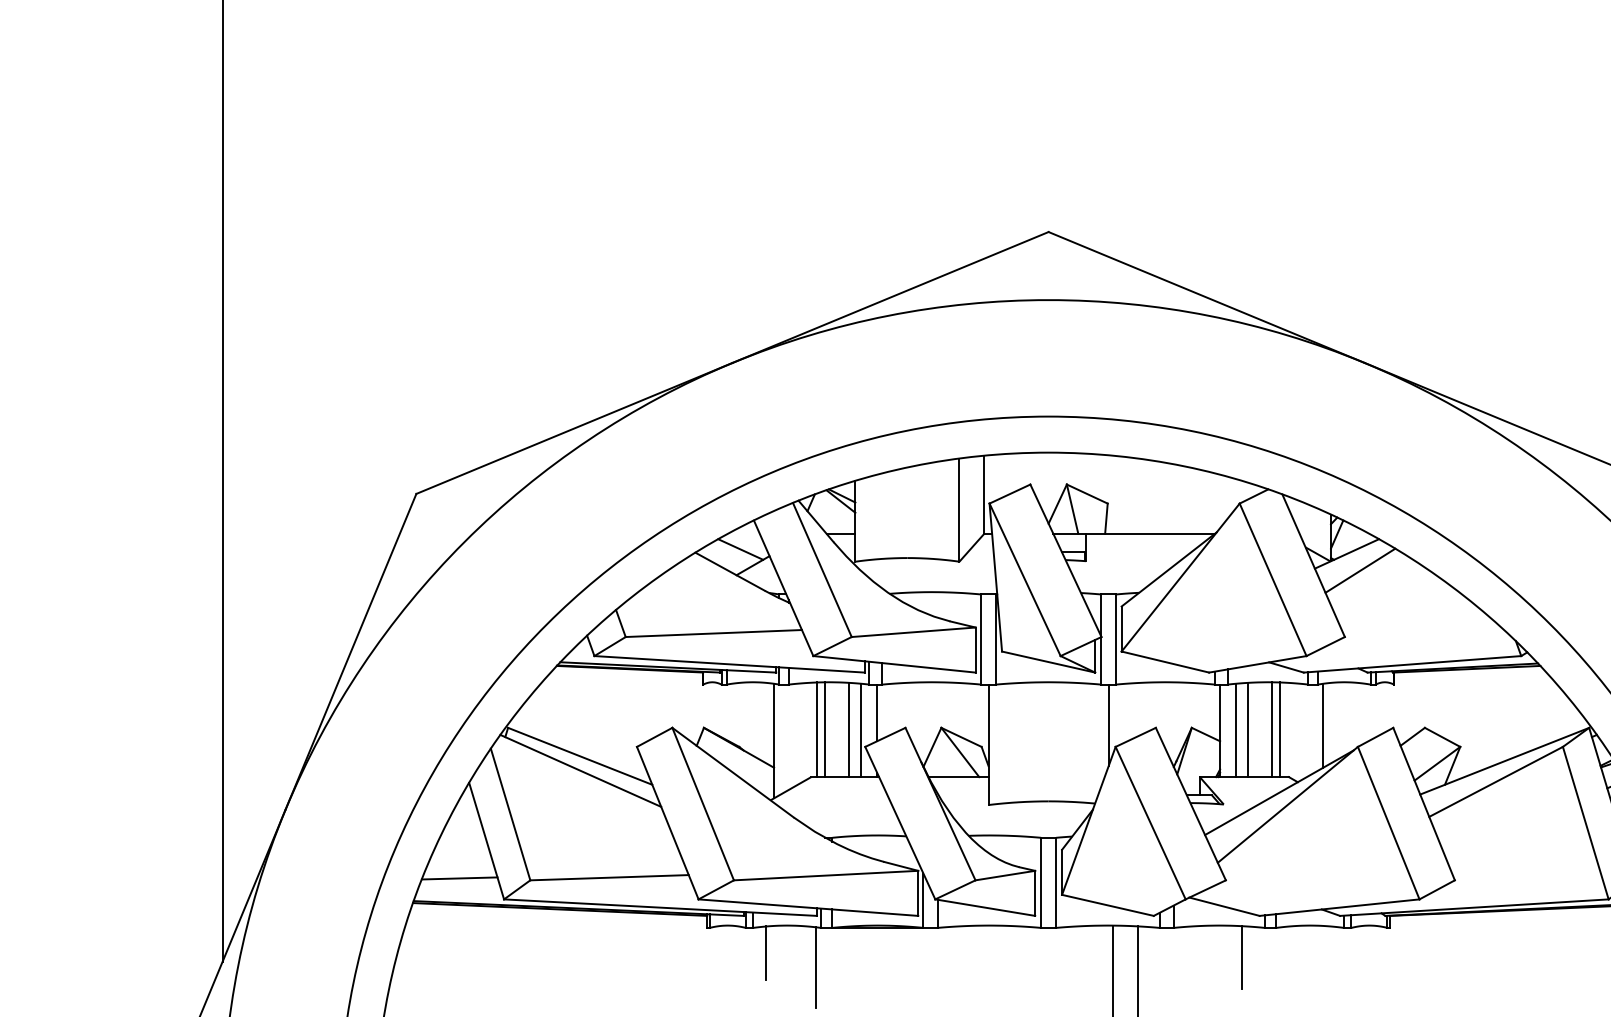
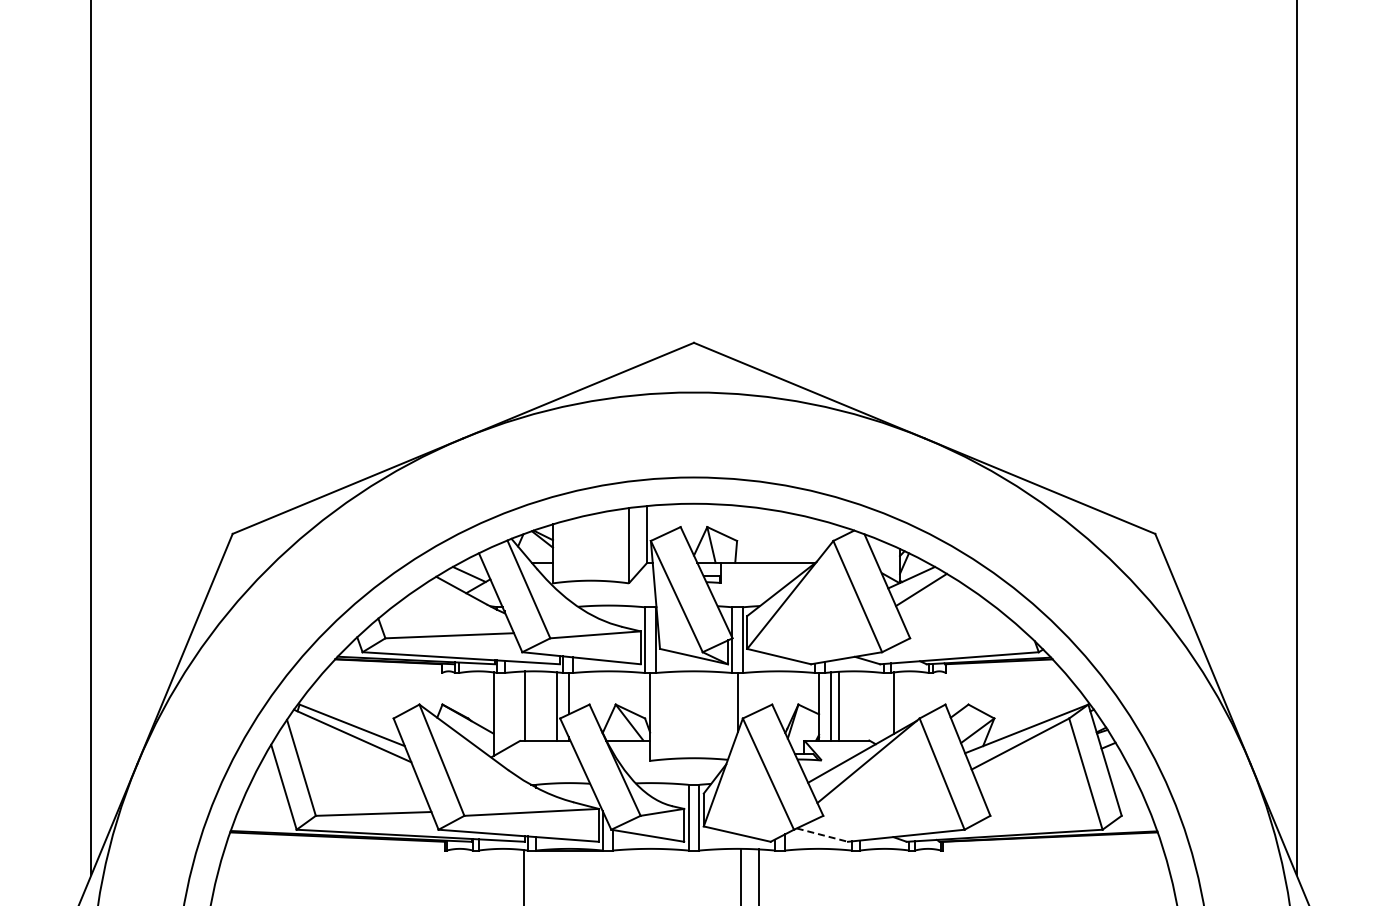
line: (824, 729) -> (530, 705), removed
line: (849, 729) -> (548, 705), removed
line: (1272, 729) -> (857, 705), removed
line: (1279, 729) -> (862, 705), removed
line: (458, 878) -> (263, 814), removed
line: (1224, 907) -> (822, 835), solid -> dashed
line: (765, 952) -> (487, 868), removed
line: (1241, 957) -> (834, 872), removed

